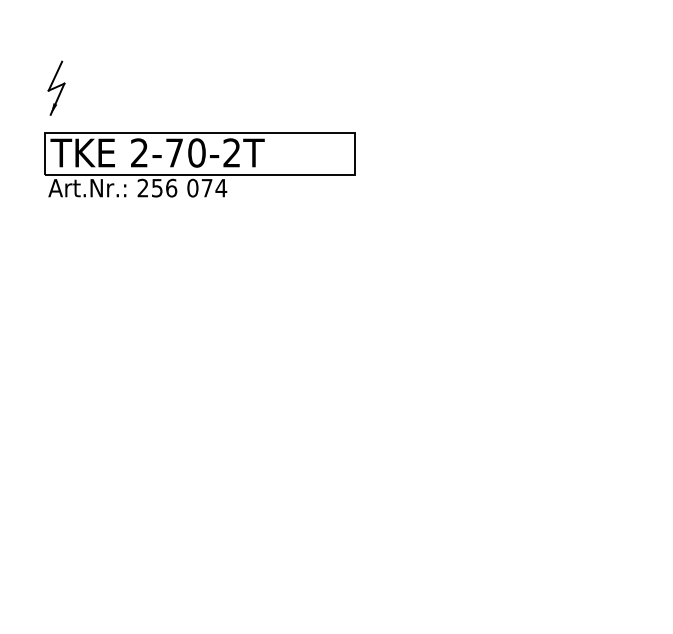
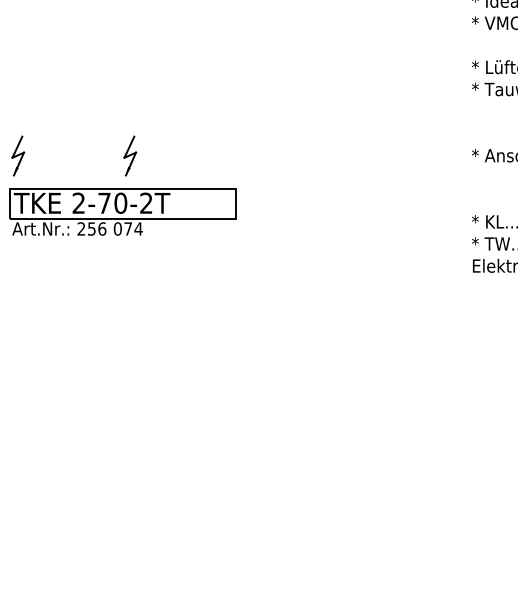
part: (210, 87) -> (130, 155), added

